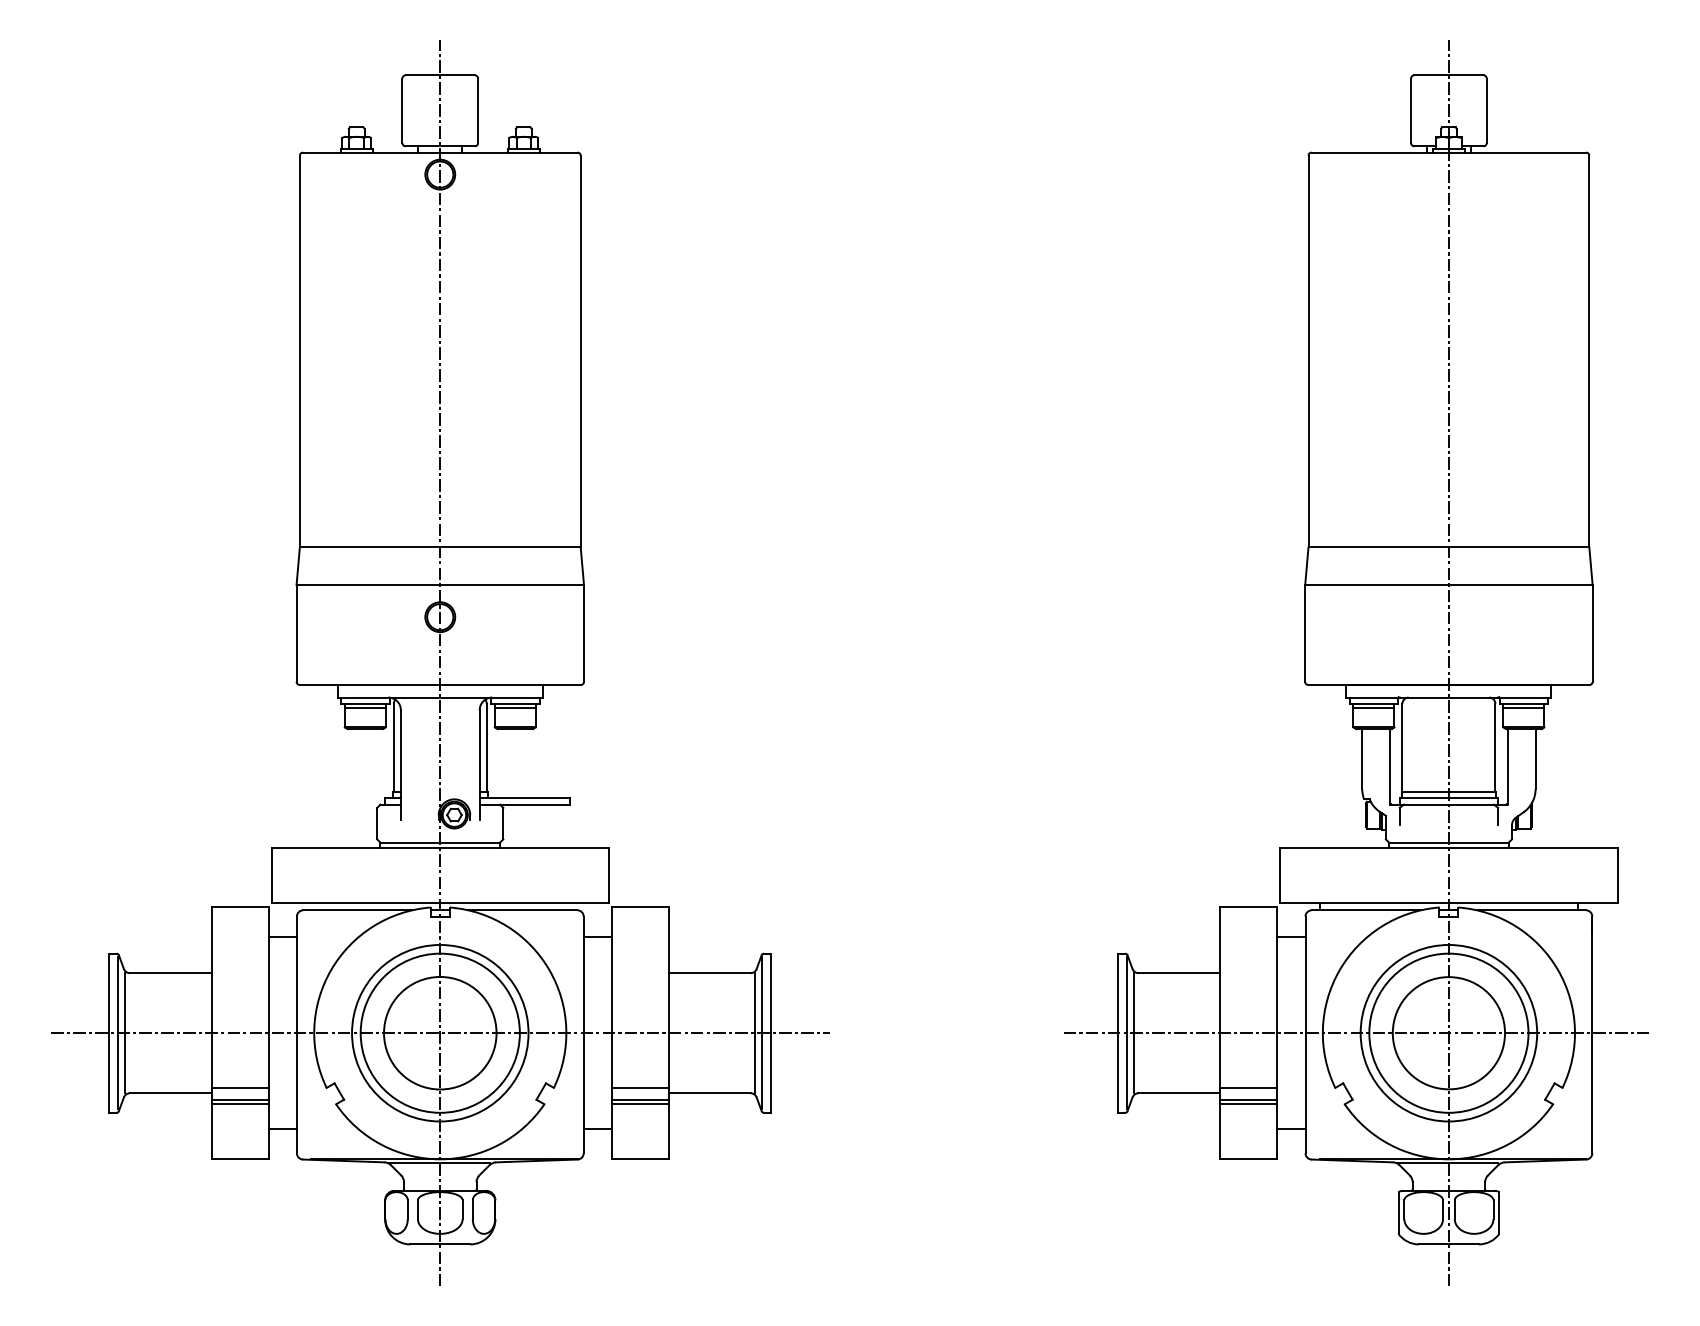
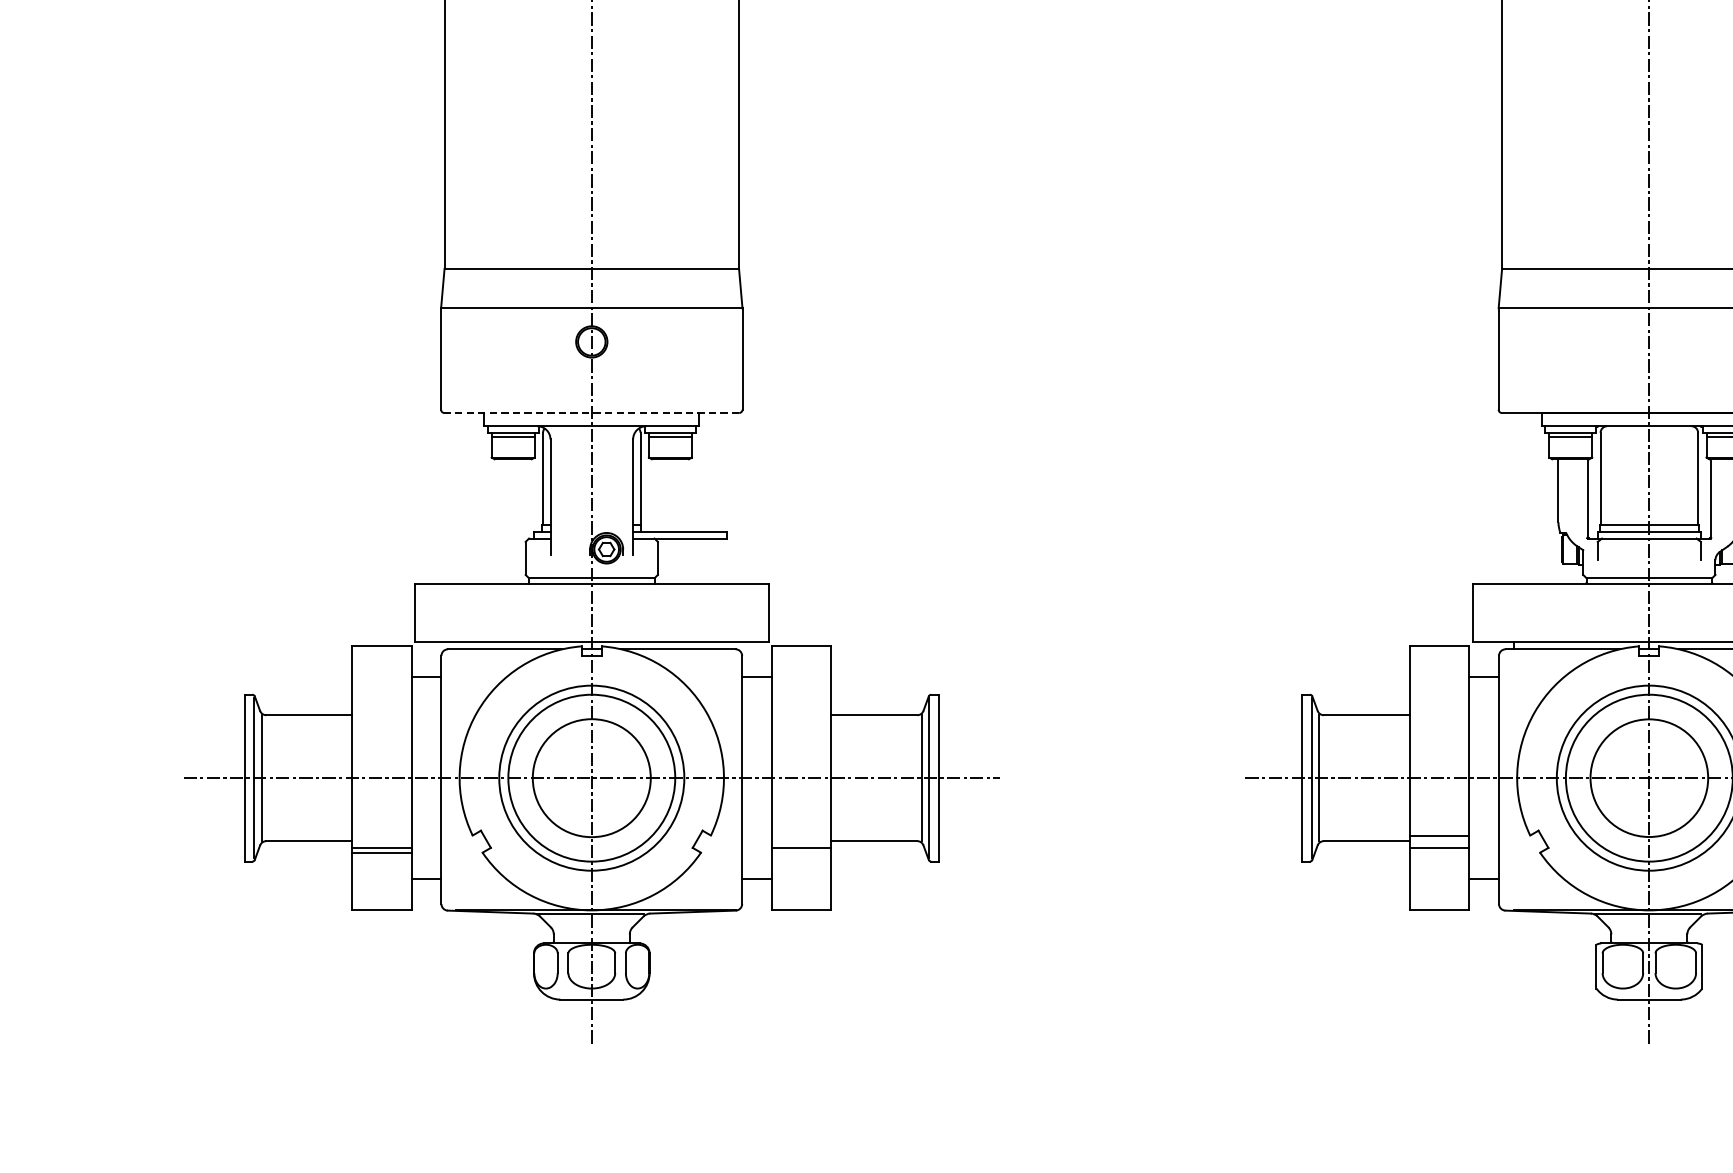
line: (440, 684) -> (592, 412), solid -> dashed
line: (239, 1087) -> (381, 835), removed
line: (640, 1087) -> (801, 835), removed
line: (640, 1104) -> (801, 852), removed
line: (1248, 1104) -> (1439, 852), removed

